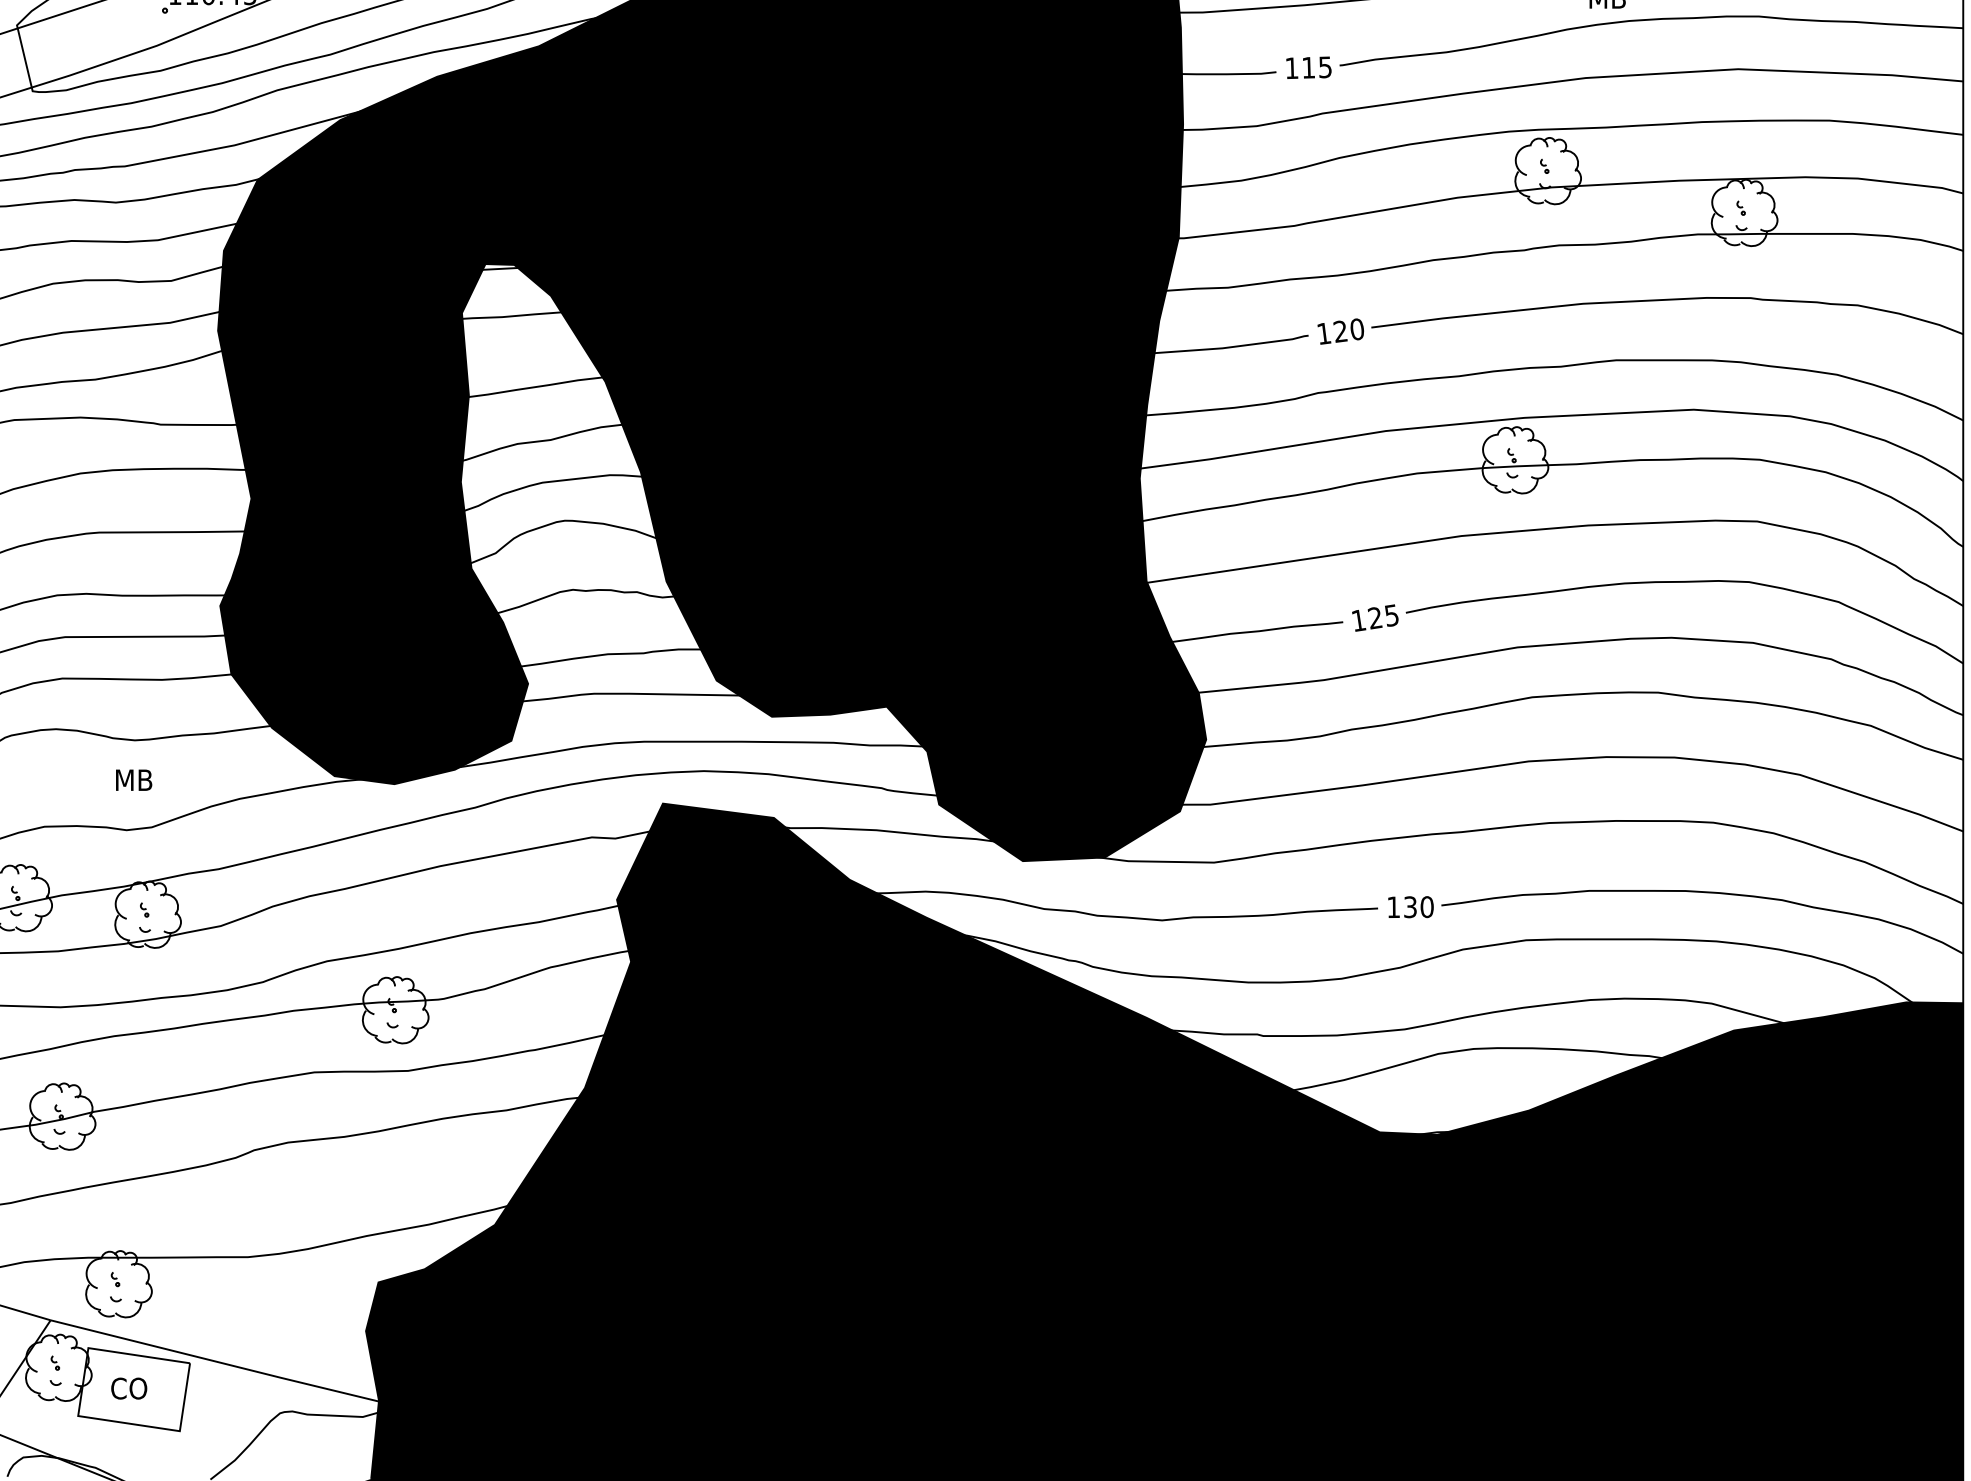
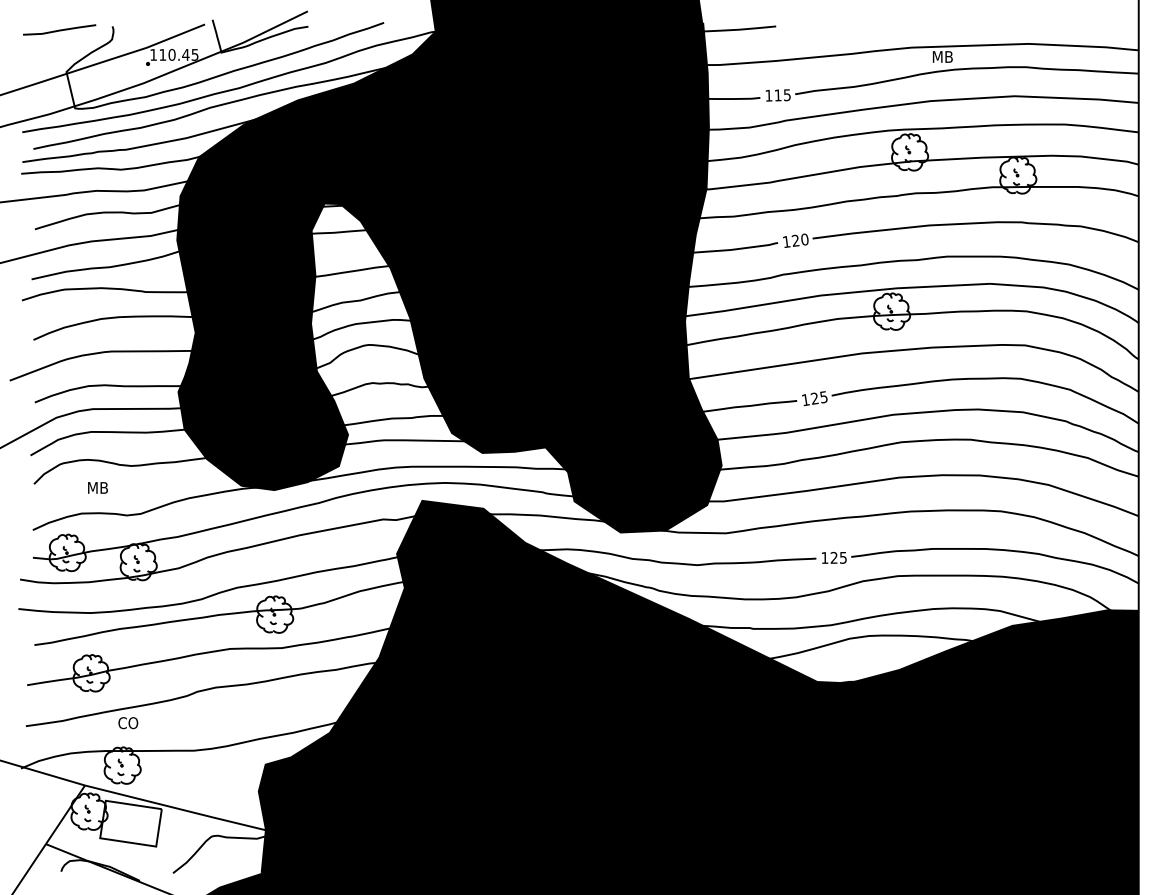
text: (133, 779) -> (97, 487), moved
text: (1418, 906) -> (838, 557), 130 -> 125
text: (129, 1389) -> (128, 723), moved

